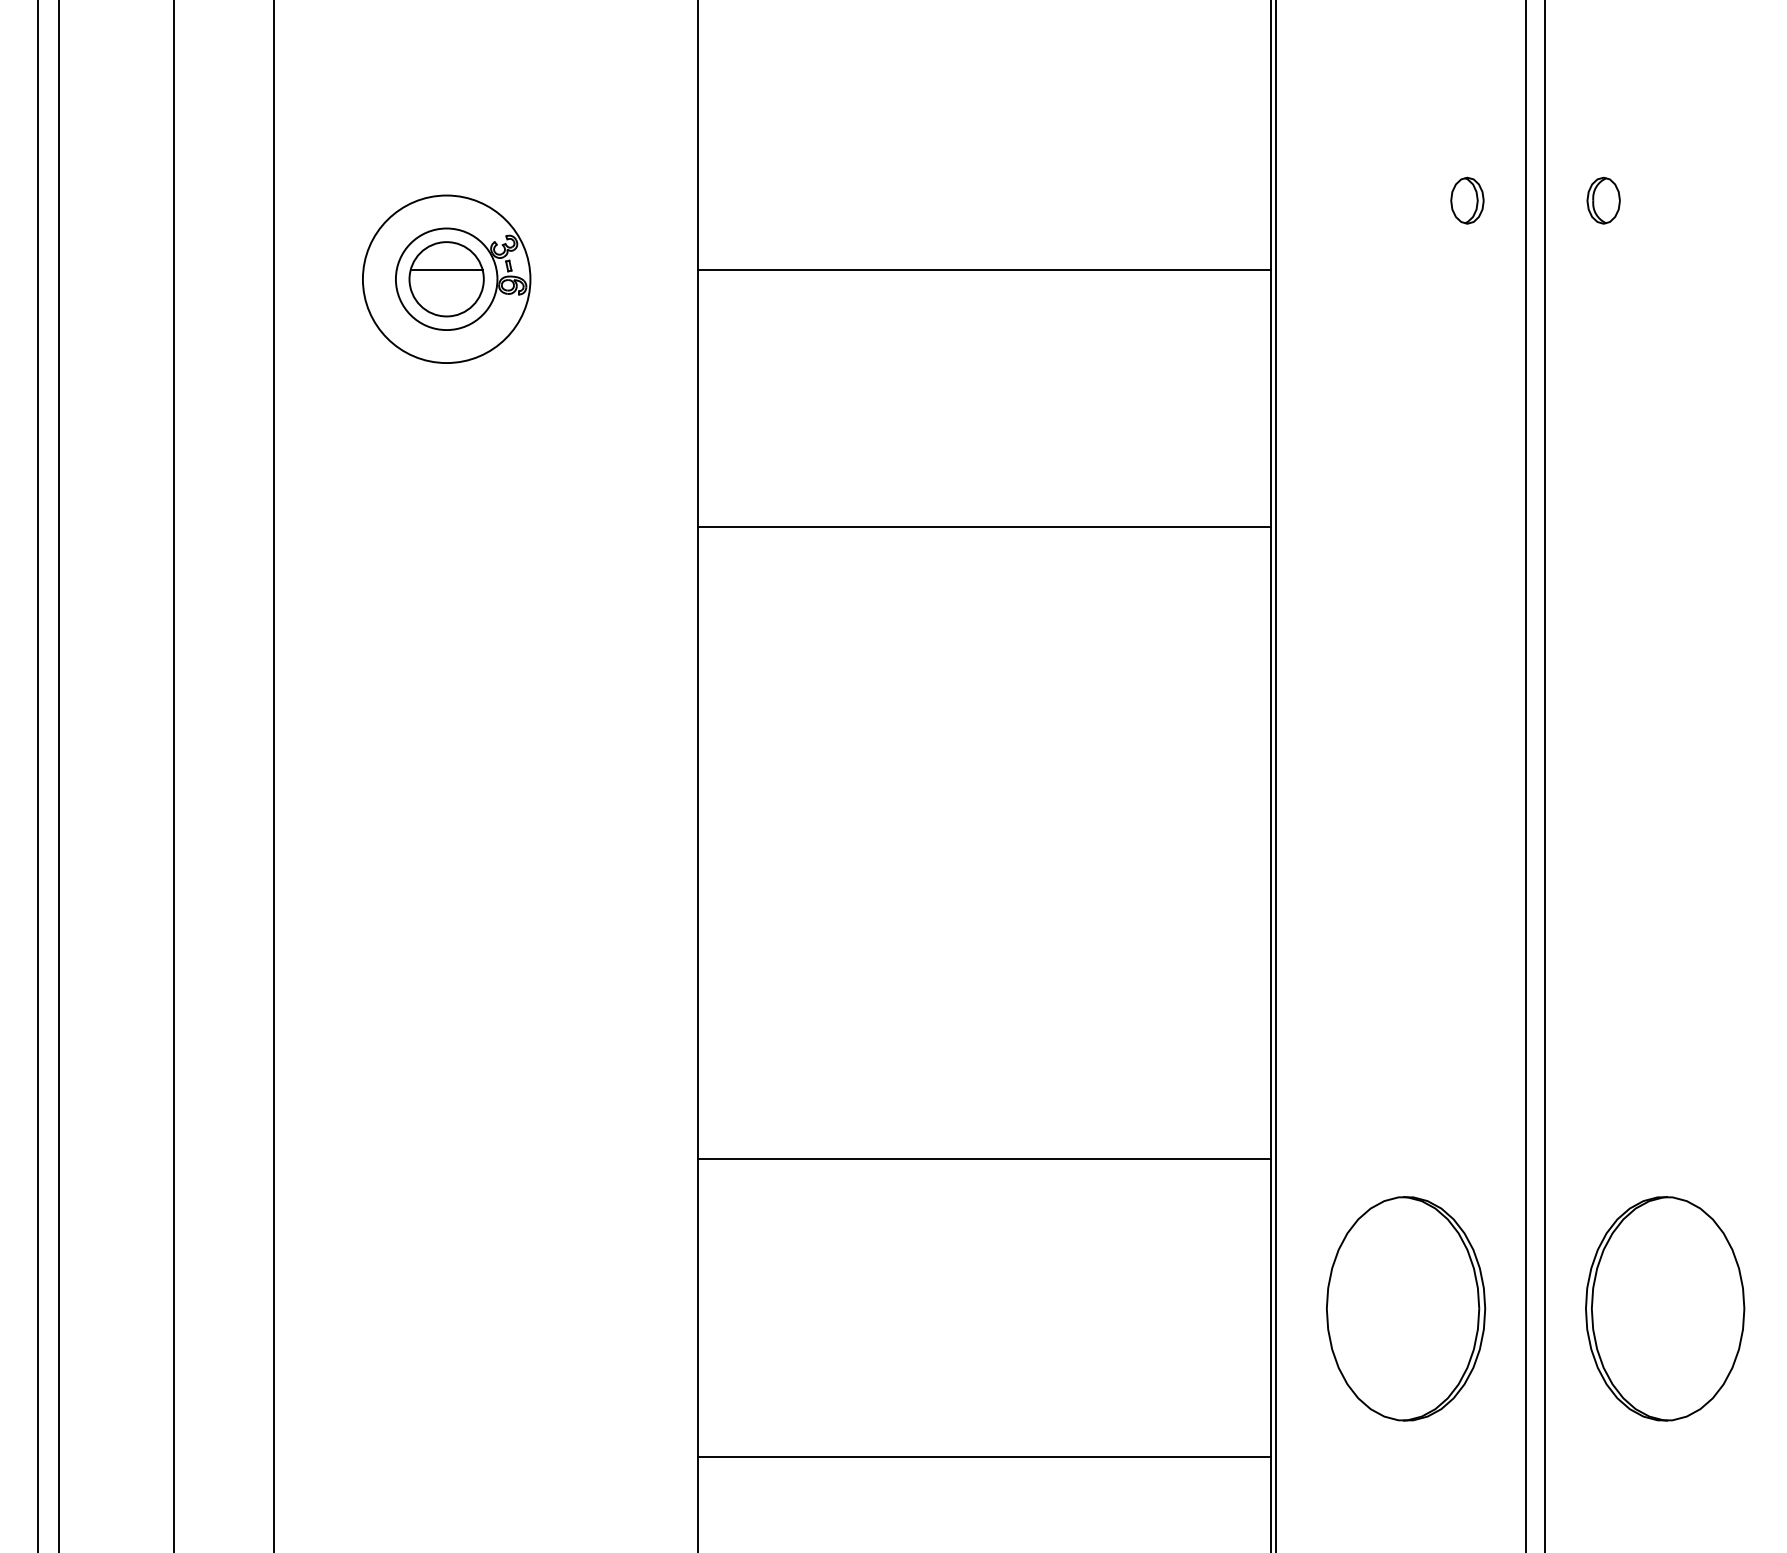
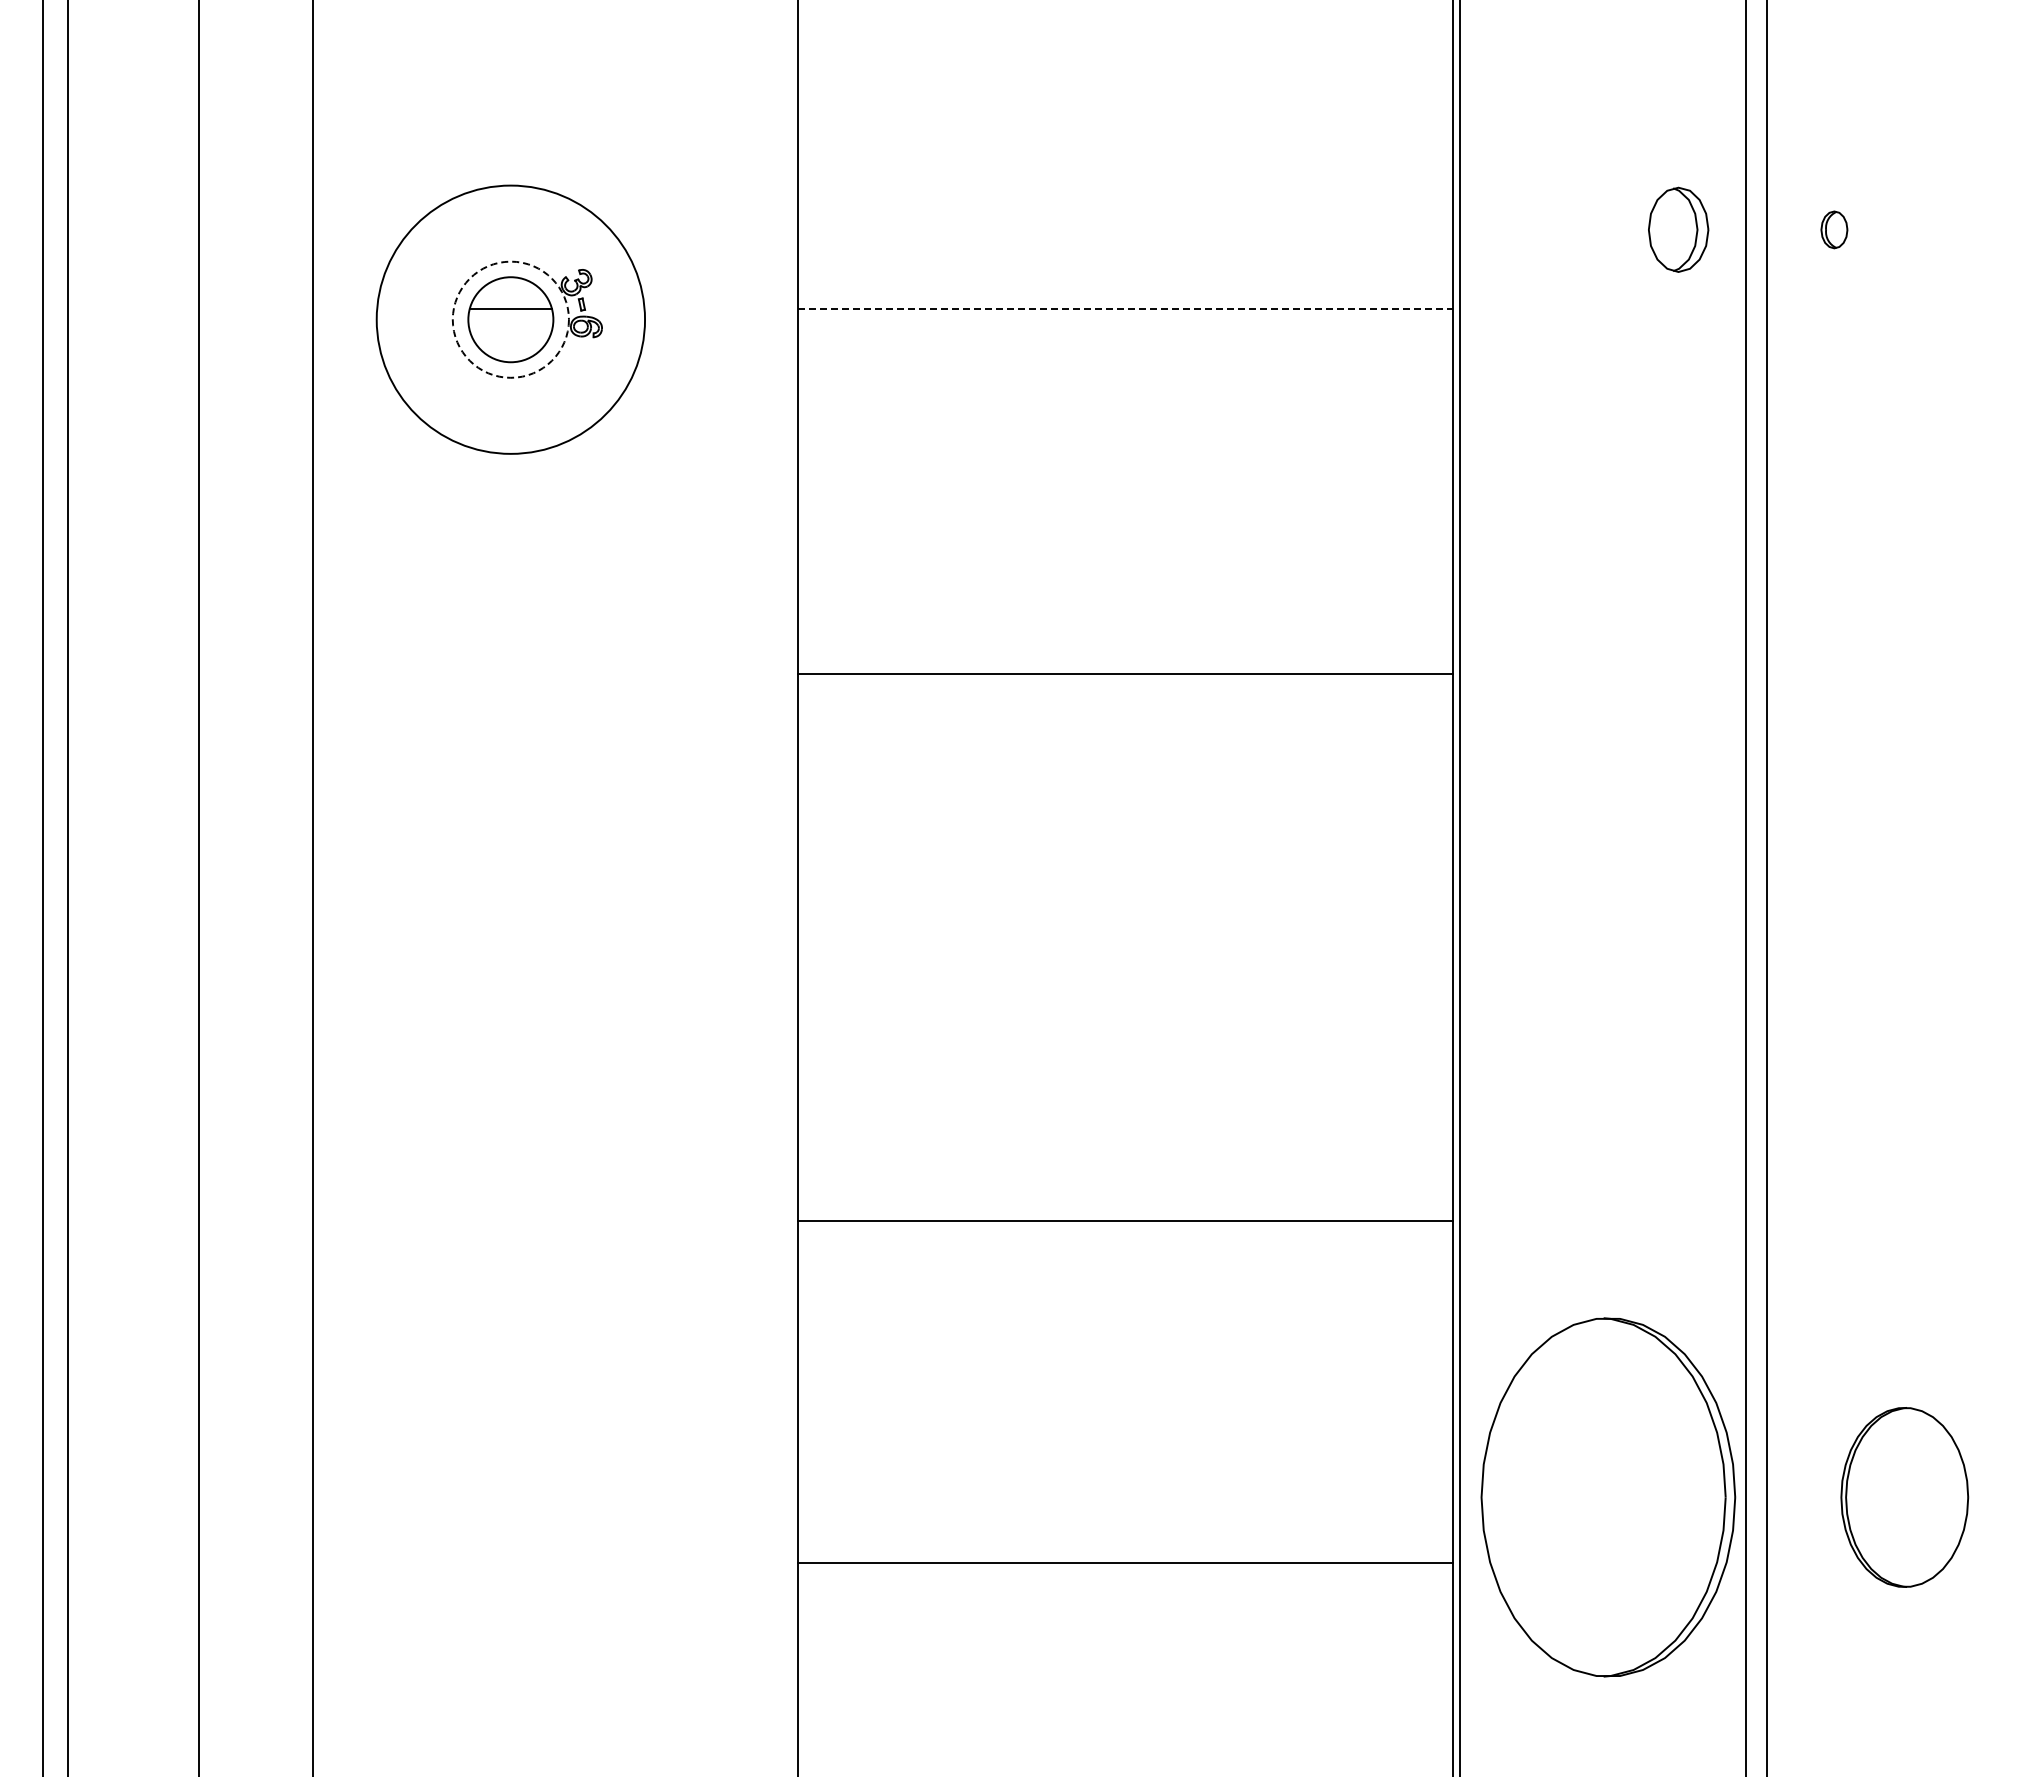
part: (1467, 200) -> (1678, 229), size x1.6
part: (1603, 200) -> (1834, 229), size x0.7
line: (984, 270) -> (1126, 309), solid -> dashed
circle: (446, 279) -> (510, 319), size x1.4
circle: (446, 279) -> (510, 319), solid -> dashed
line: (983, 527) -> (1125, 674), moved
line: (983, 1158) -> (1125, 1220), moved
part: (1405, 1308) -> (1607, 1497), size x1.4
part: (1664, 1308) -> (1904, 1497), size x0.7
line: (983, 1457) -> (1125, 1563), moved

